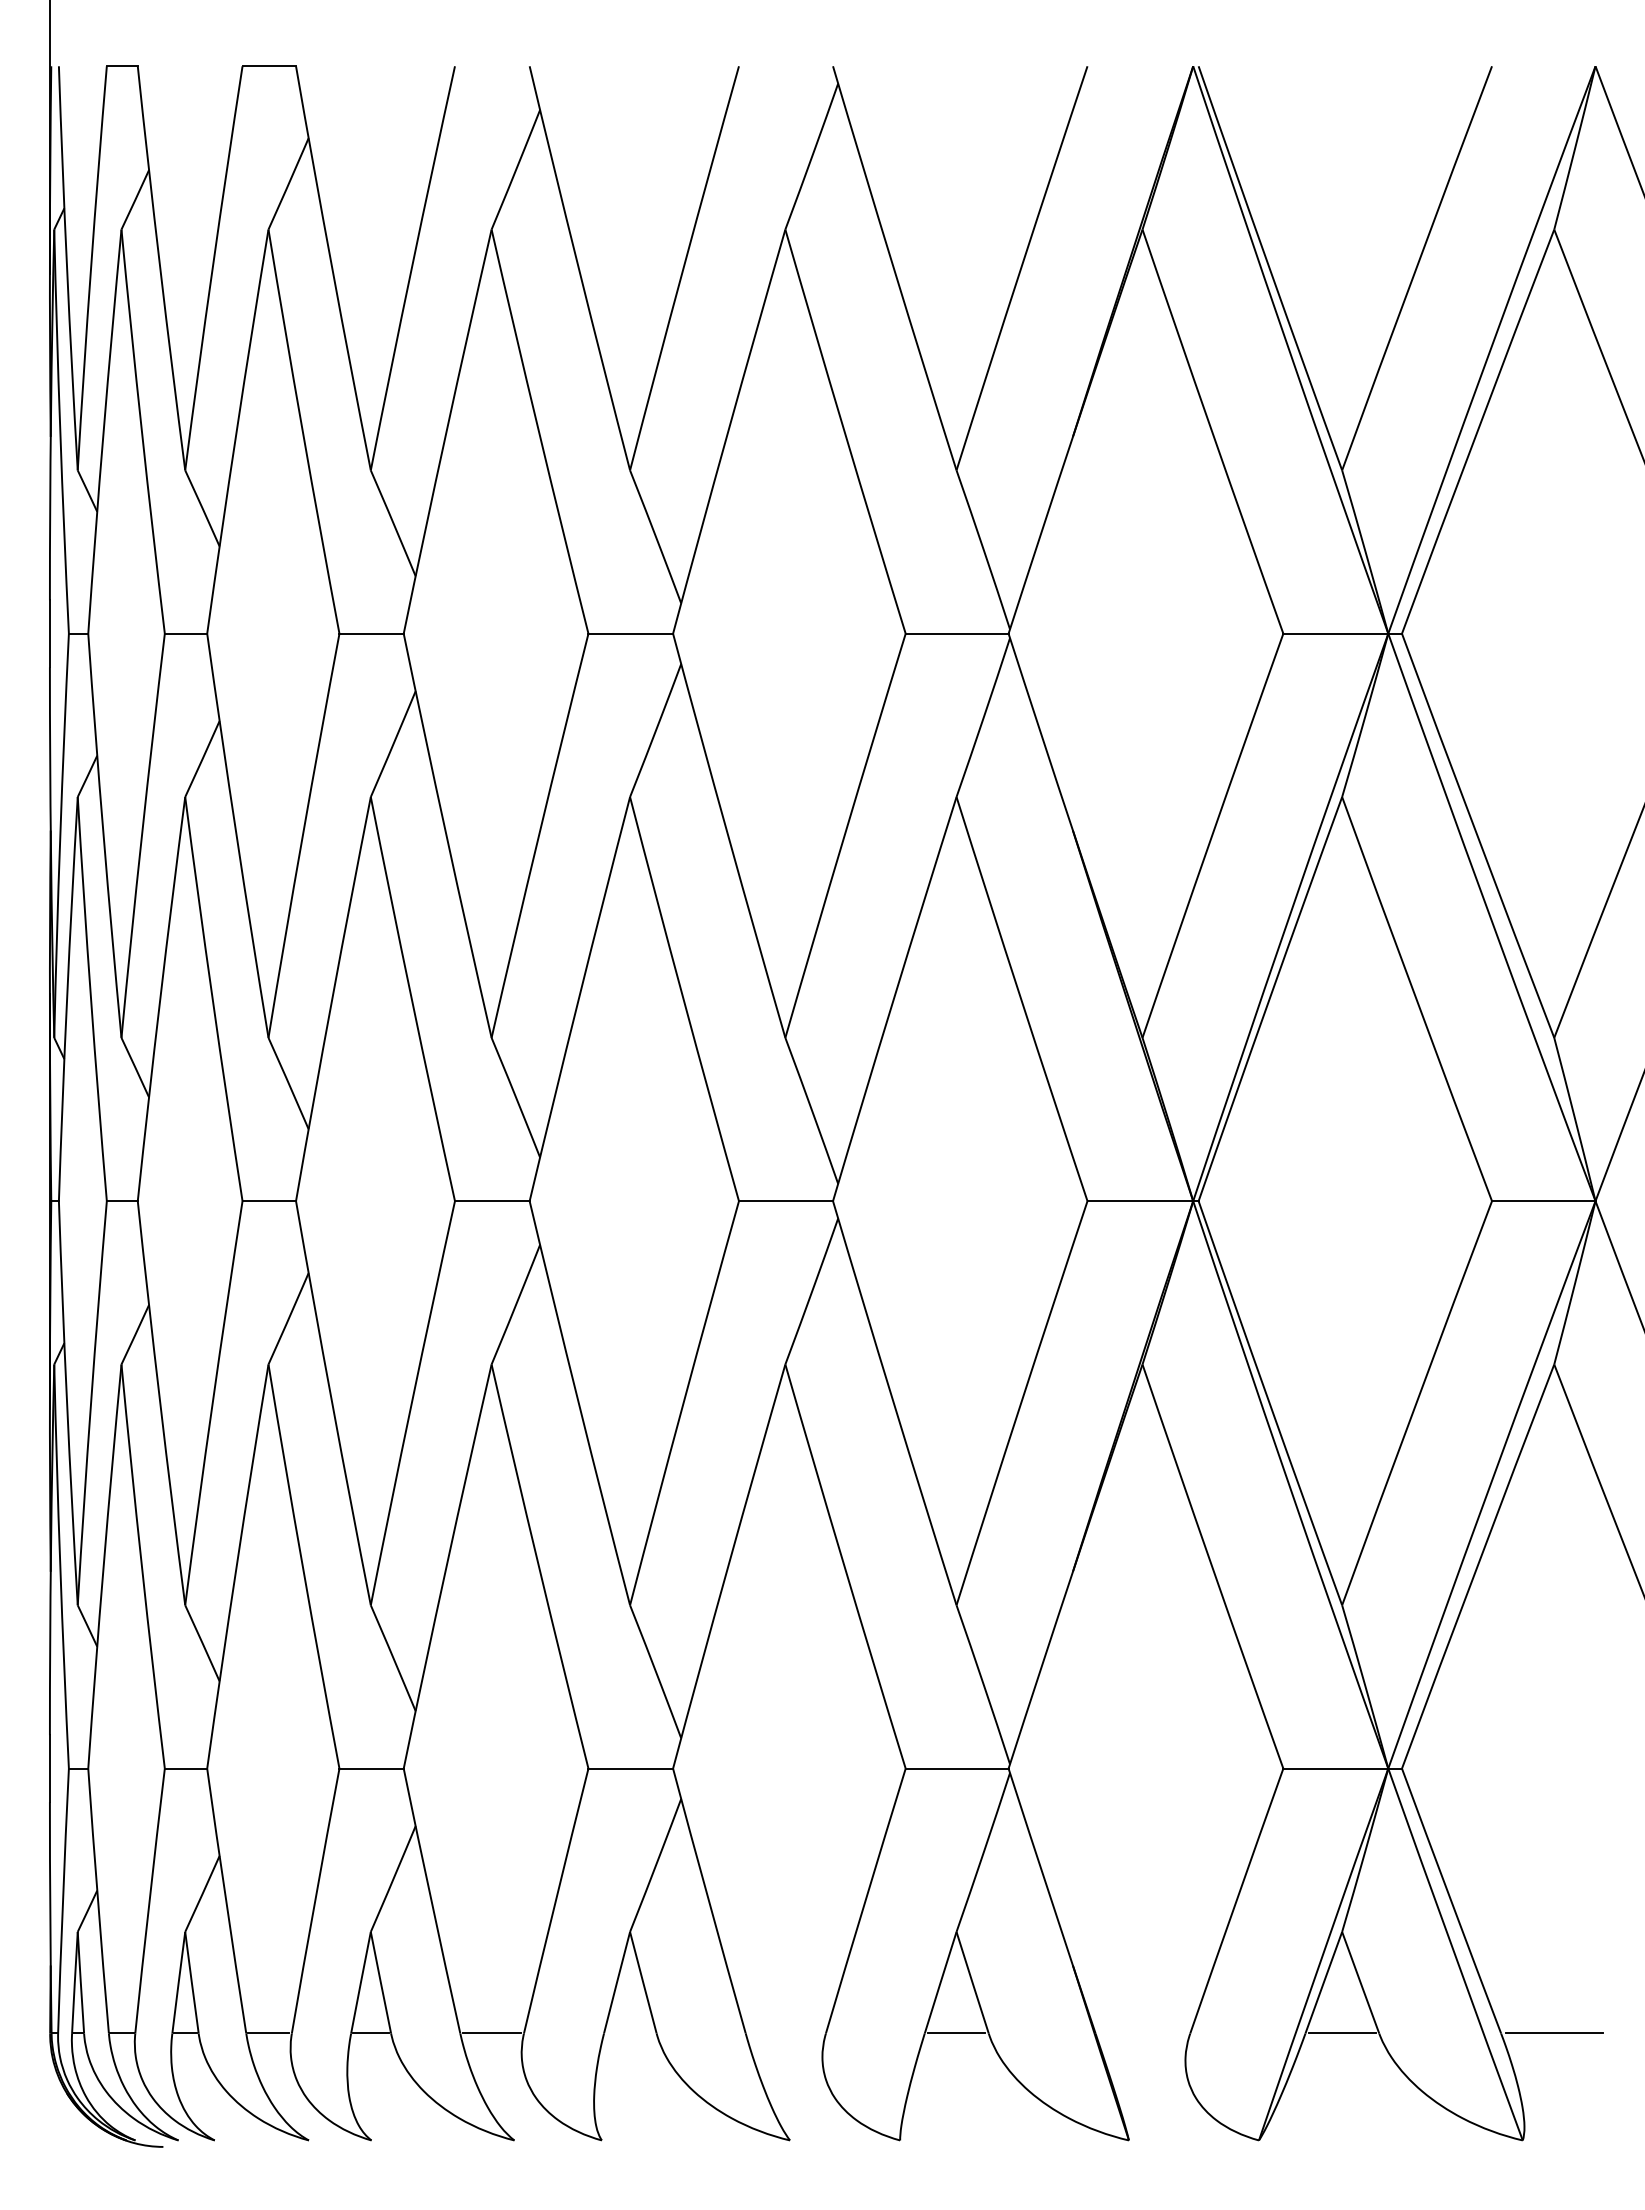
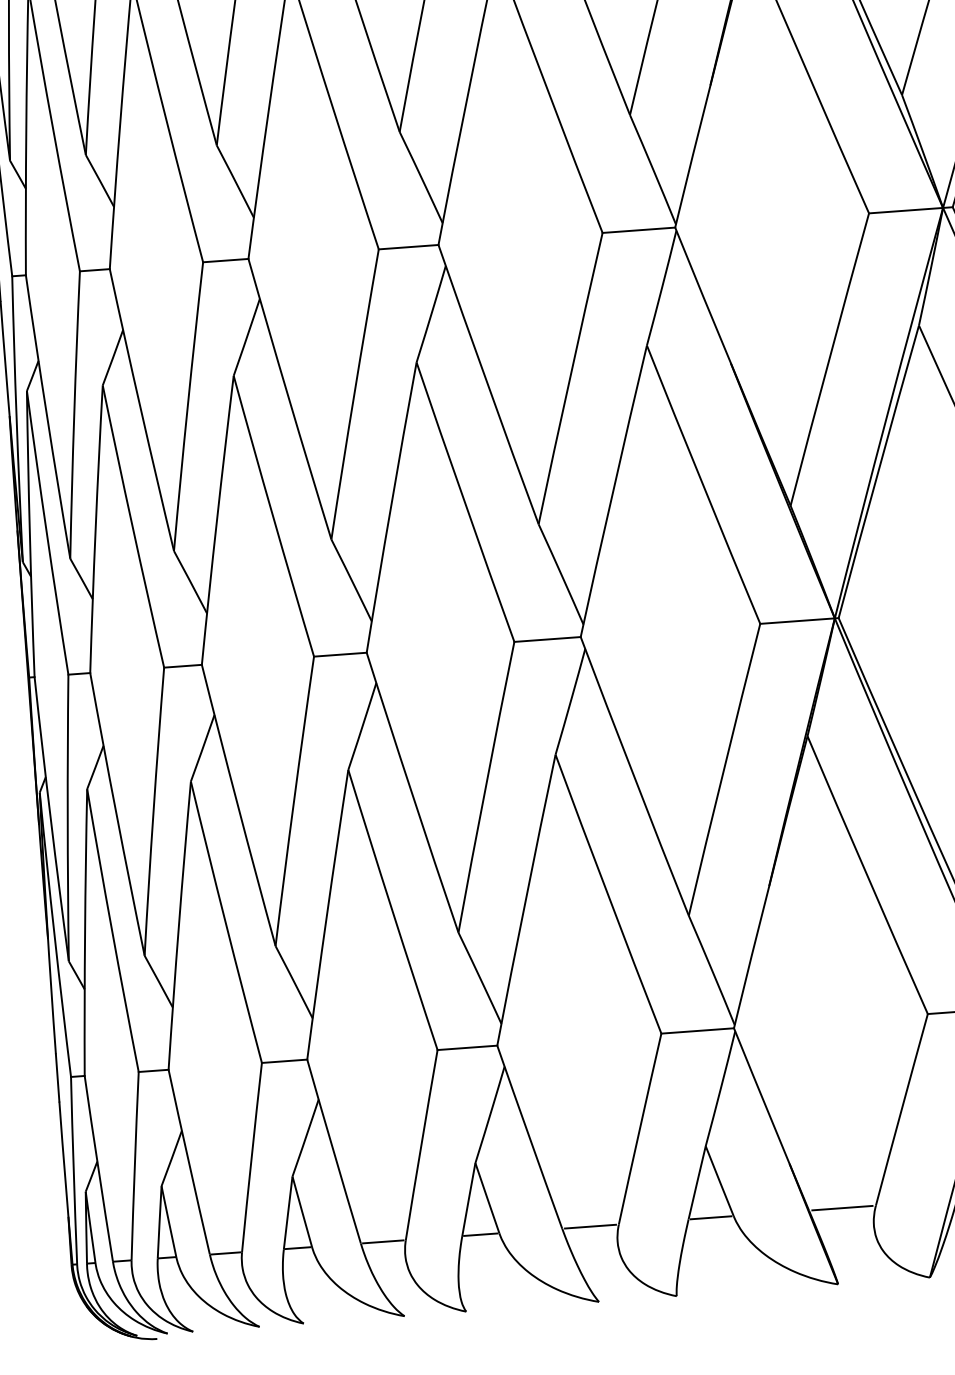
line: (629, 2033) -> (480, 1234), added
line: (785, 2033) -> (590, 1226), added
line: (1142, 2033) -> (842, 1208), added

